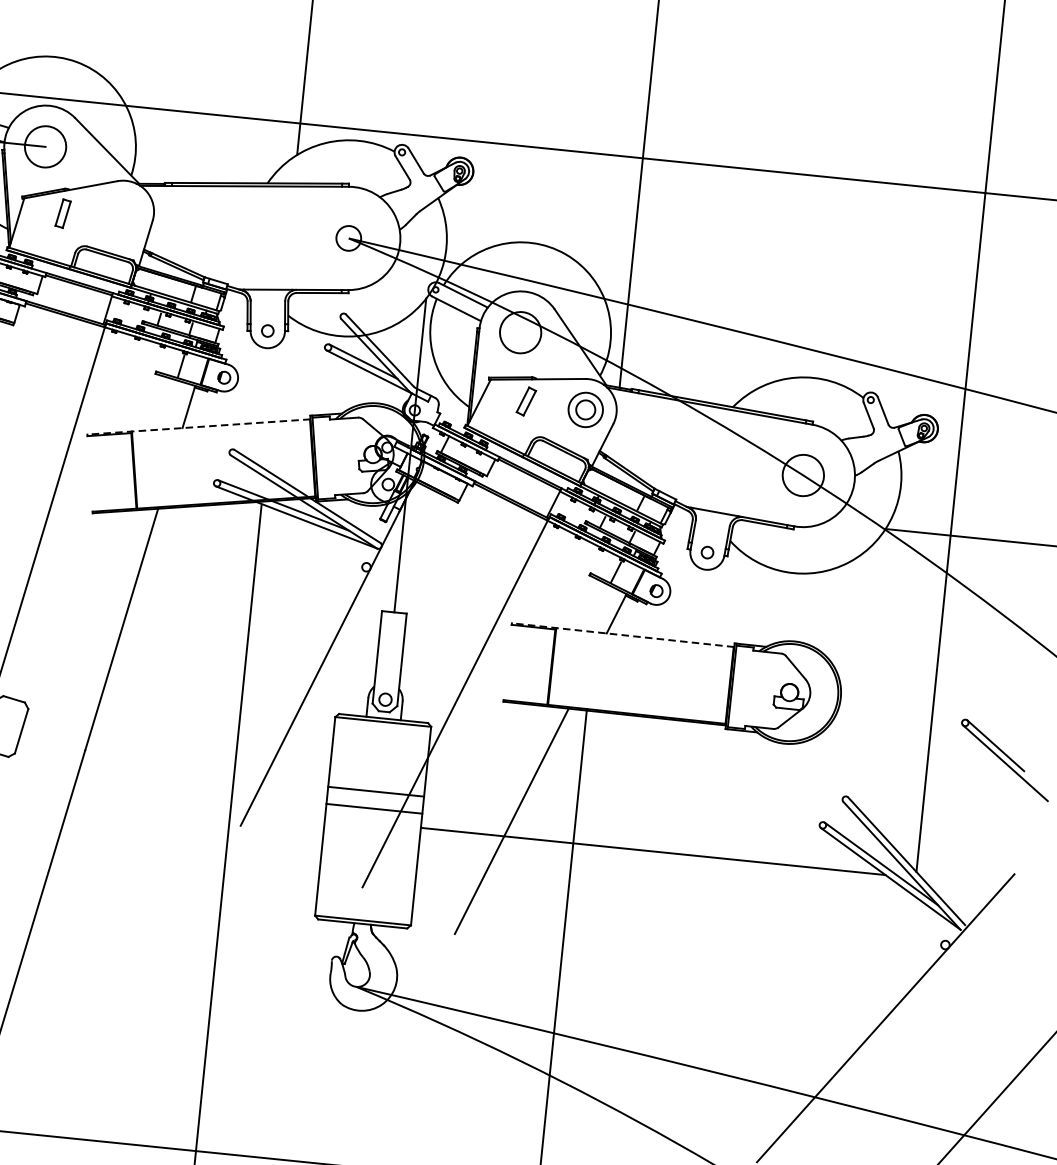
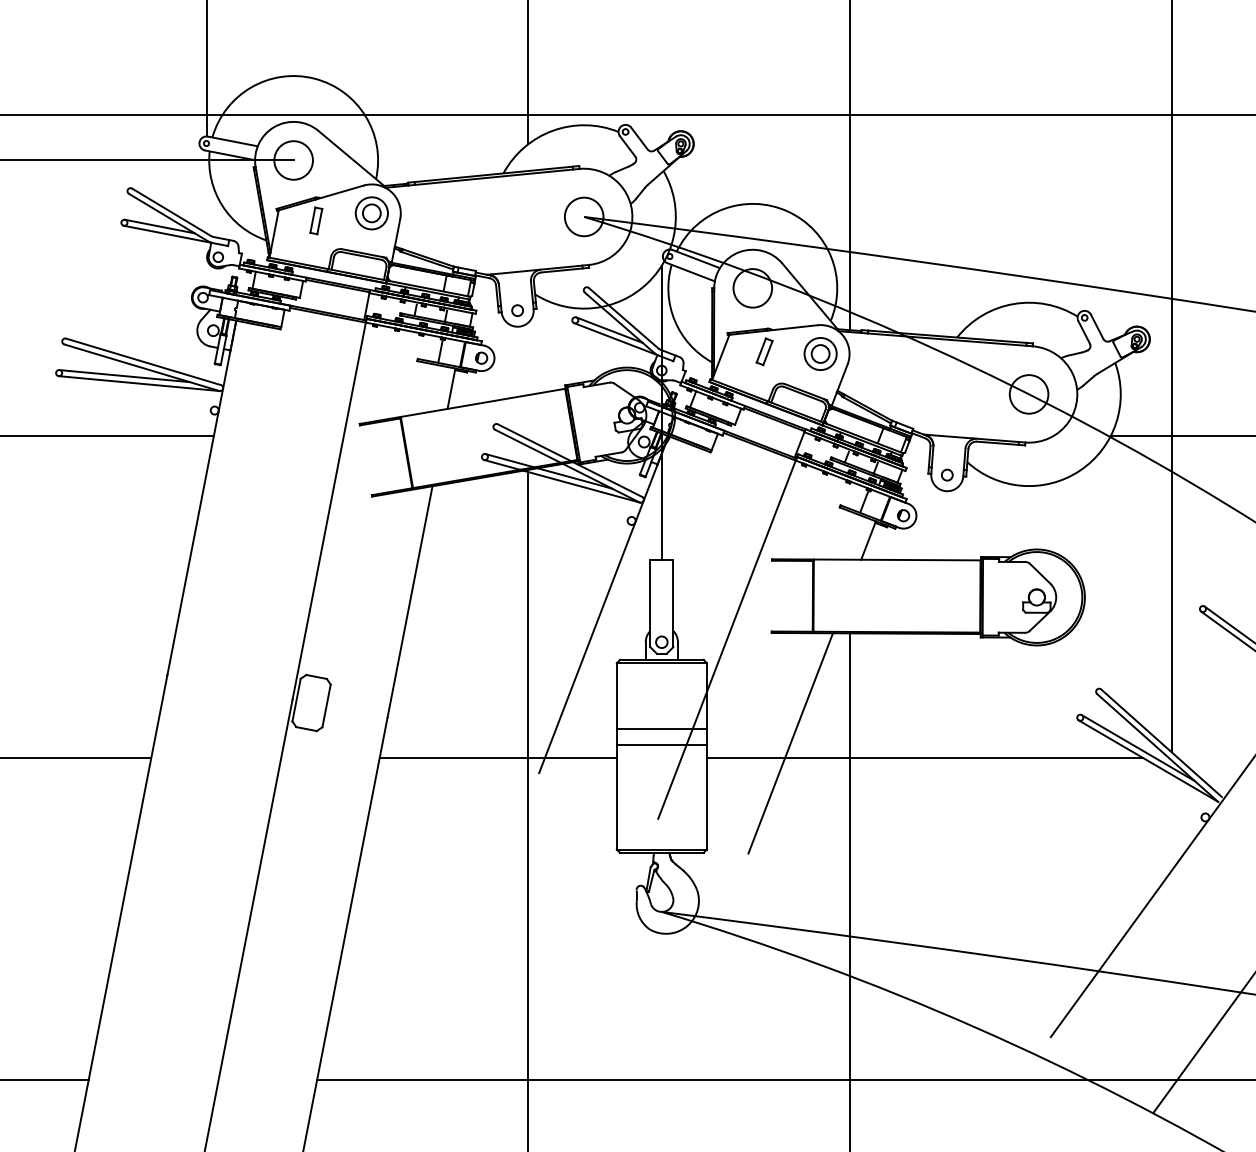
part: (122, 211) -> (371, 213), added
circle: (348, 237) -> (583, 216), size x1.67
line: (198, 427) -> (462, 406), dashed -> solid
line: (623, 634) -> (876, 559), dashed -> solid
line: (197, 805) -> (497, 758), added

